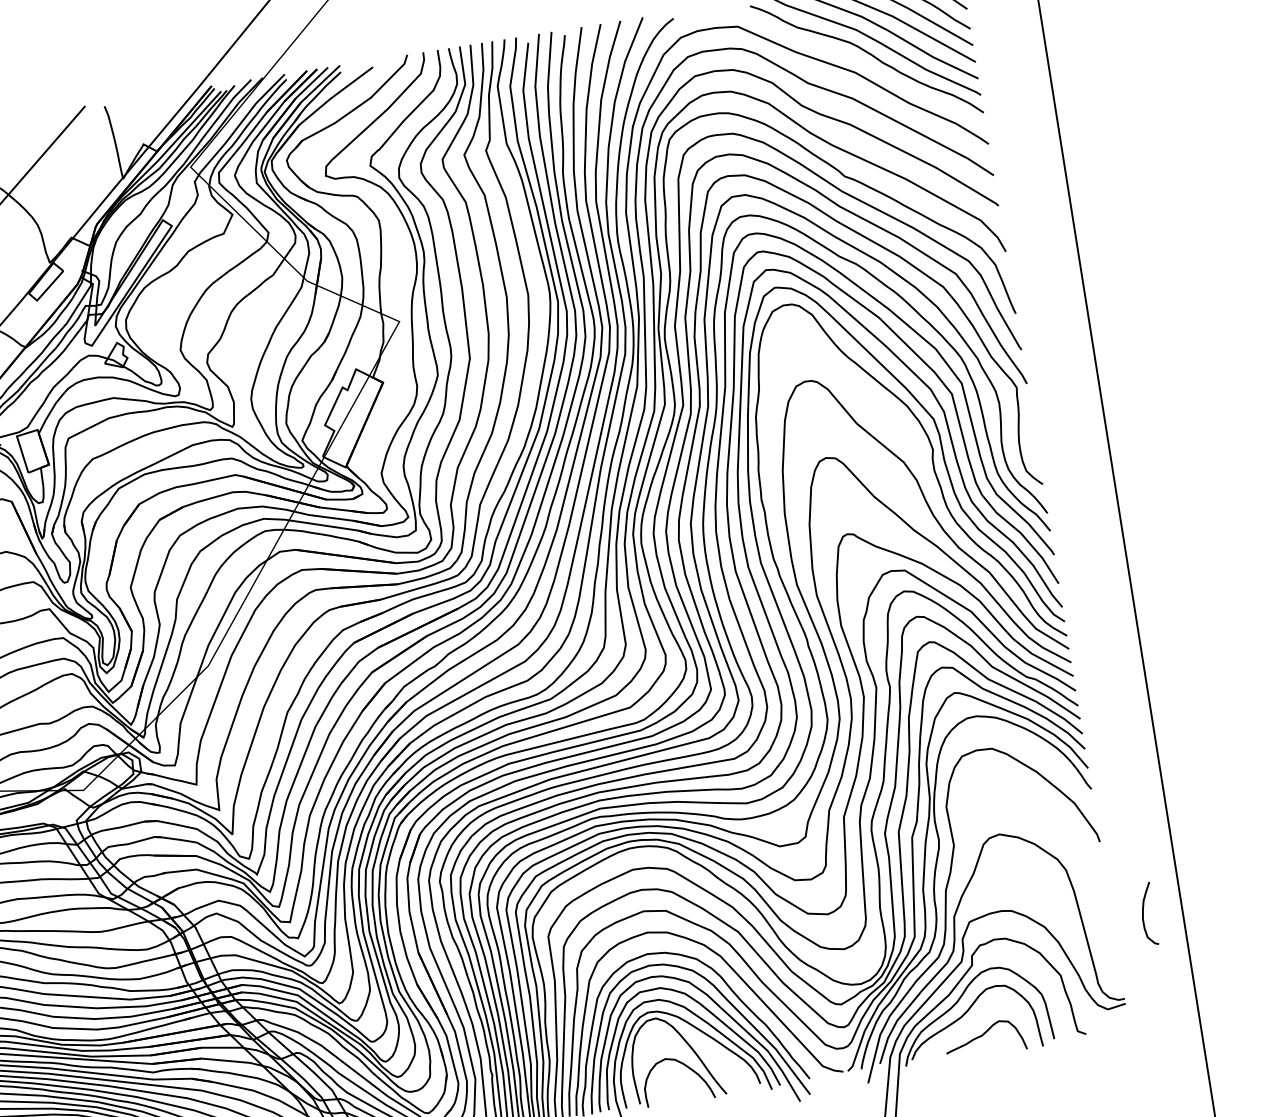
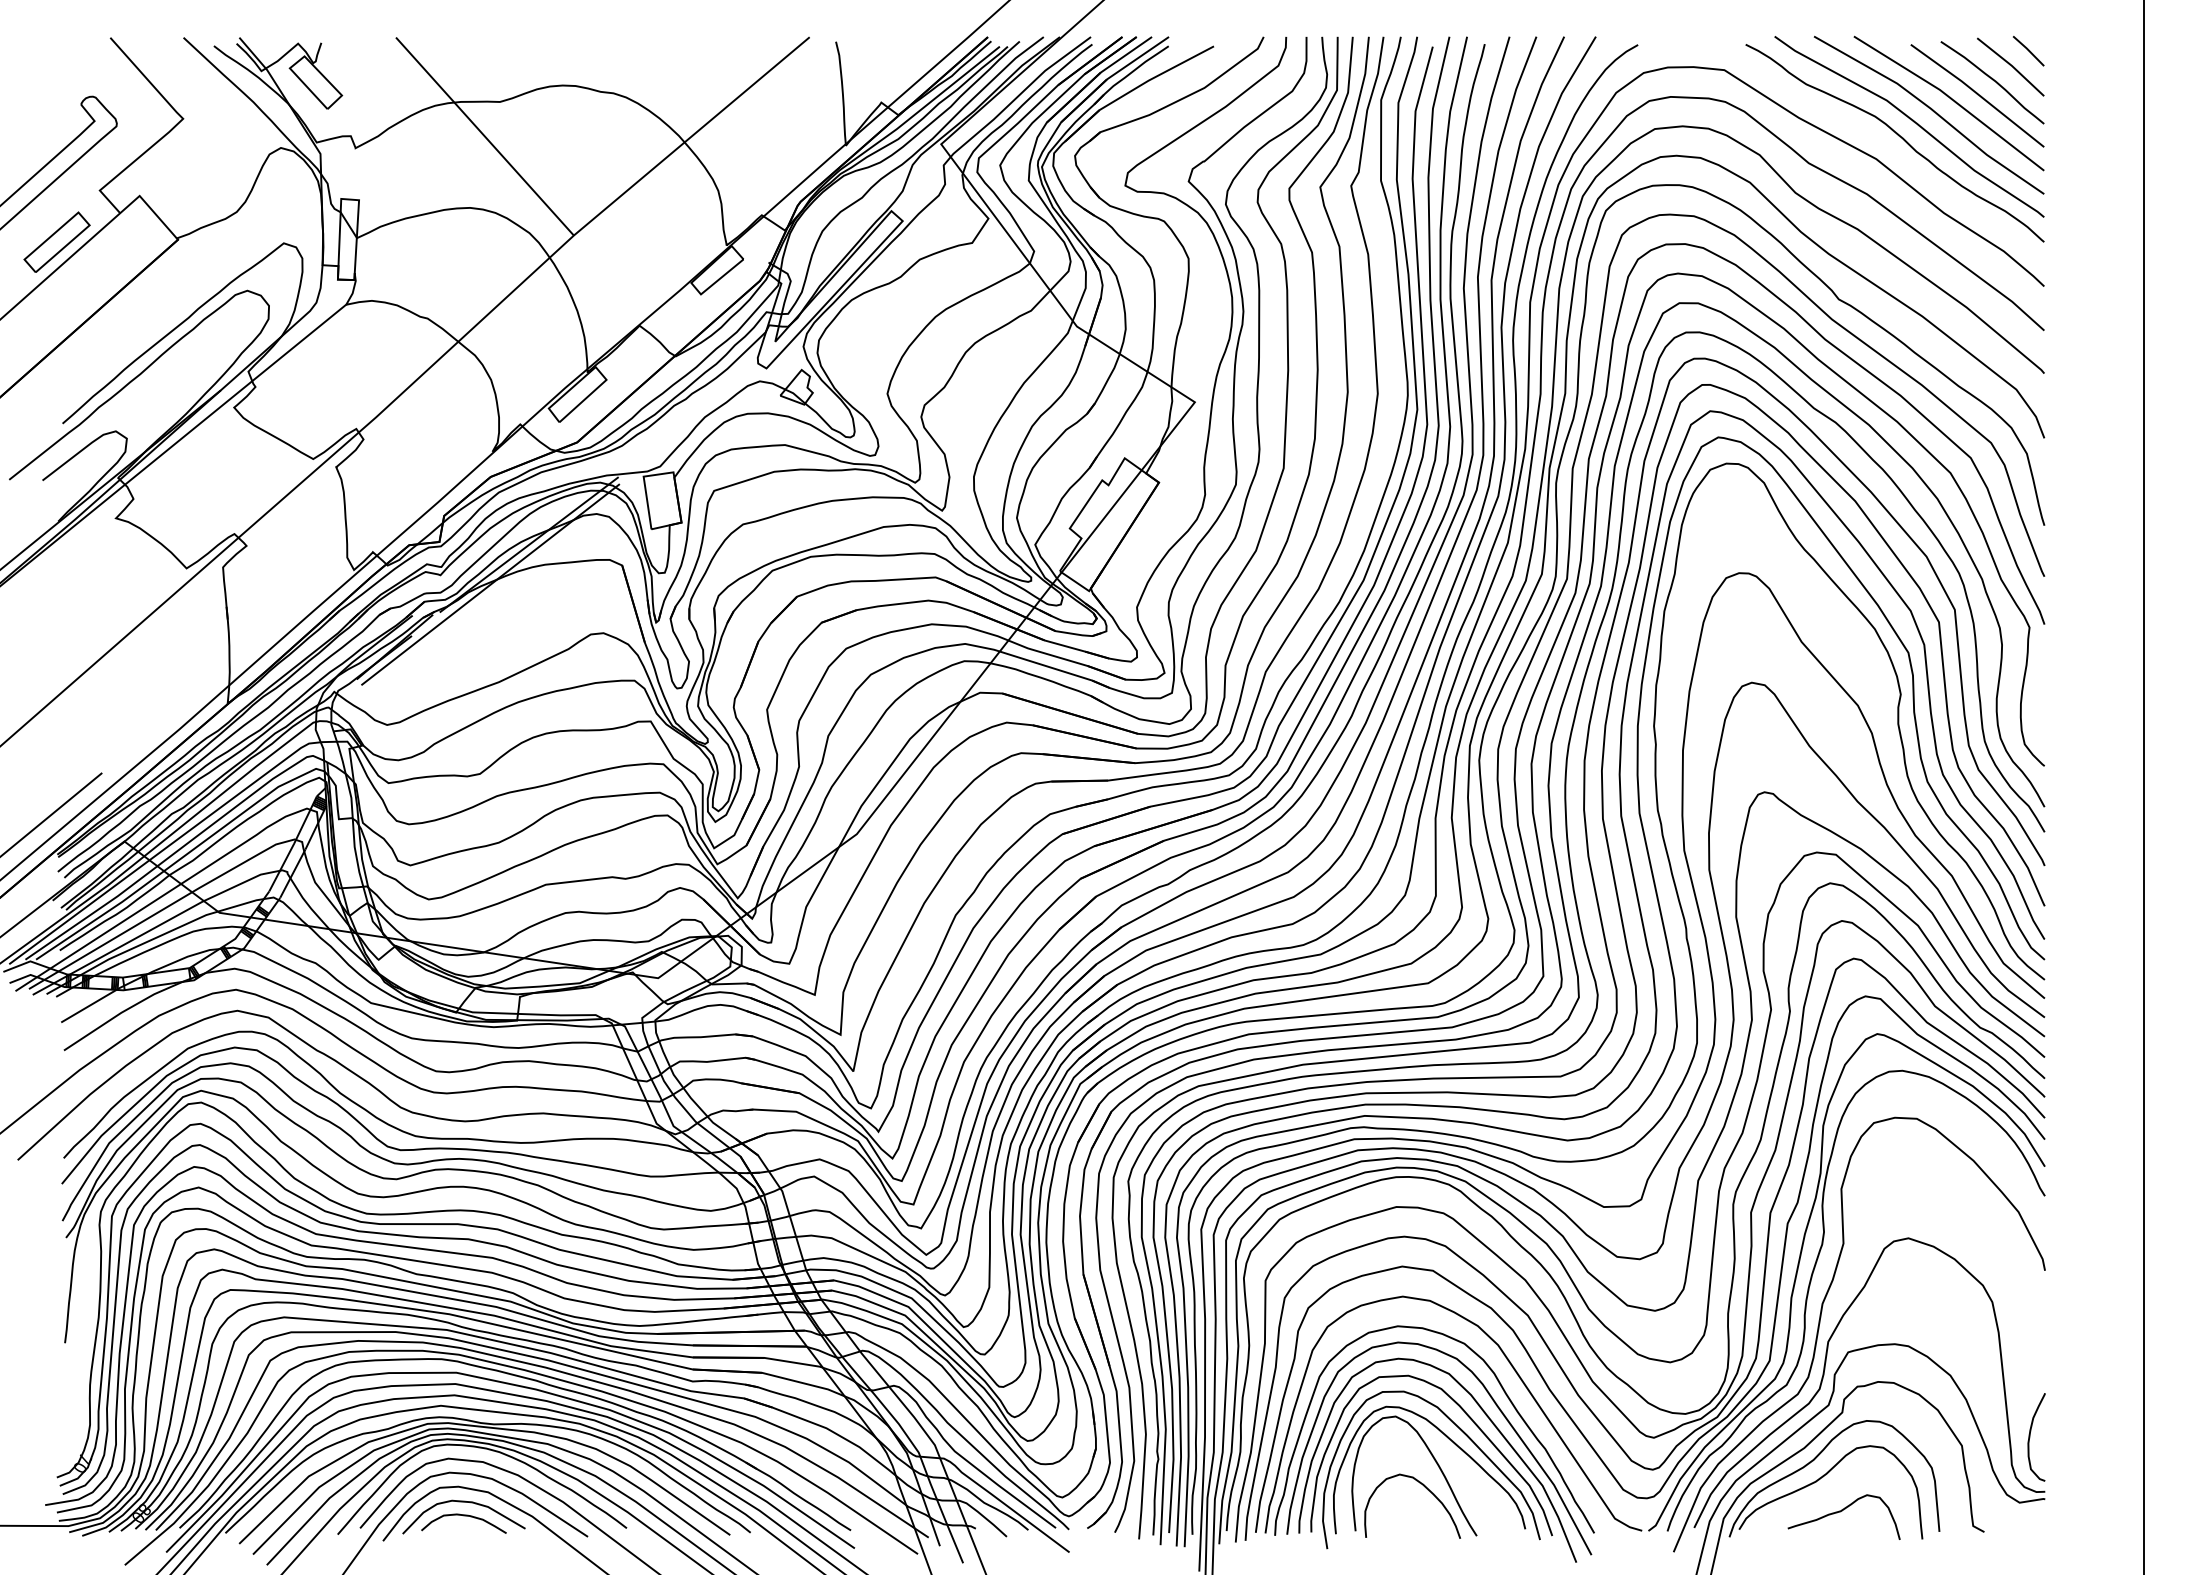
curve: (1143, 914) -> (2030, 1437), moved

